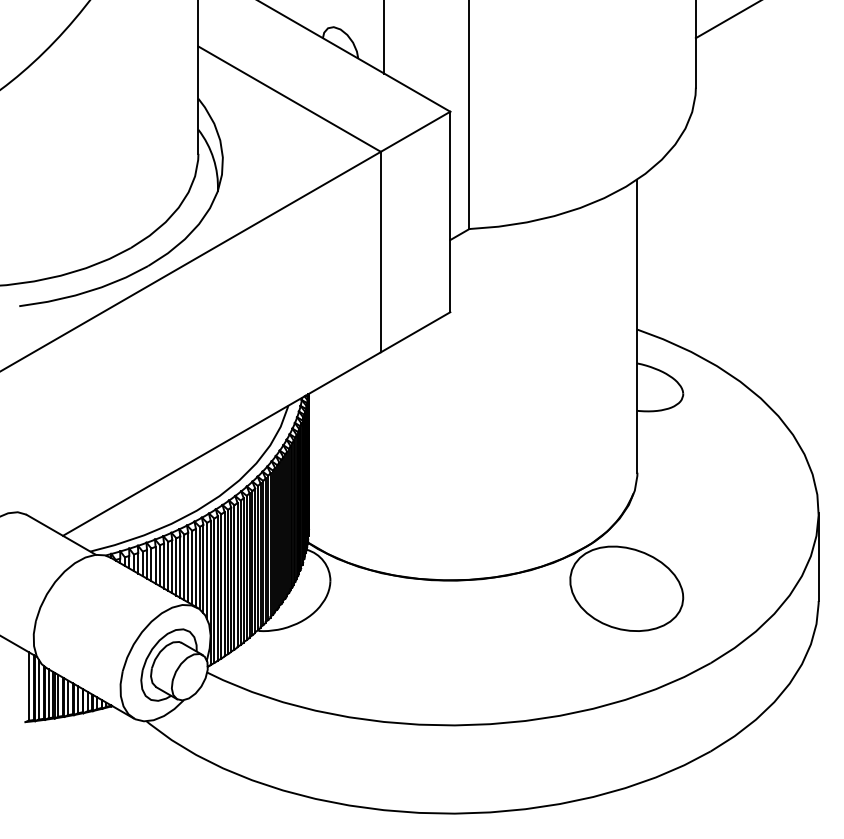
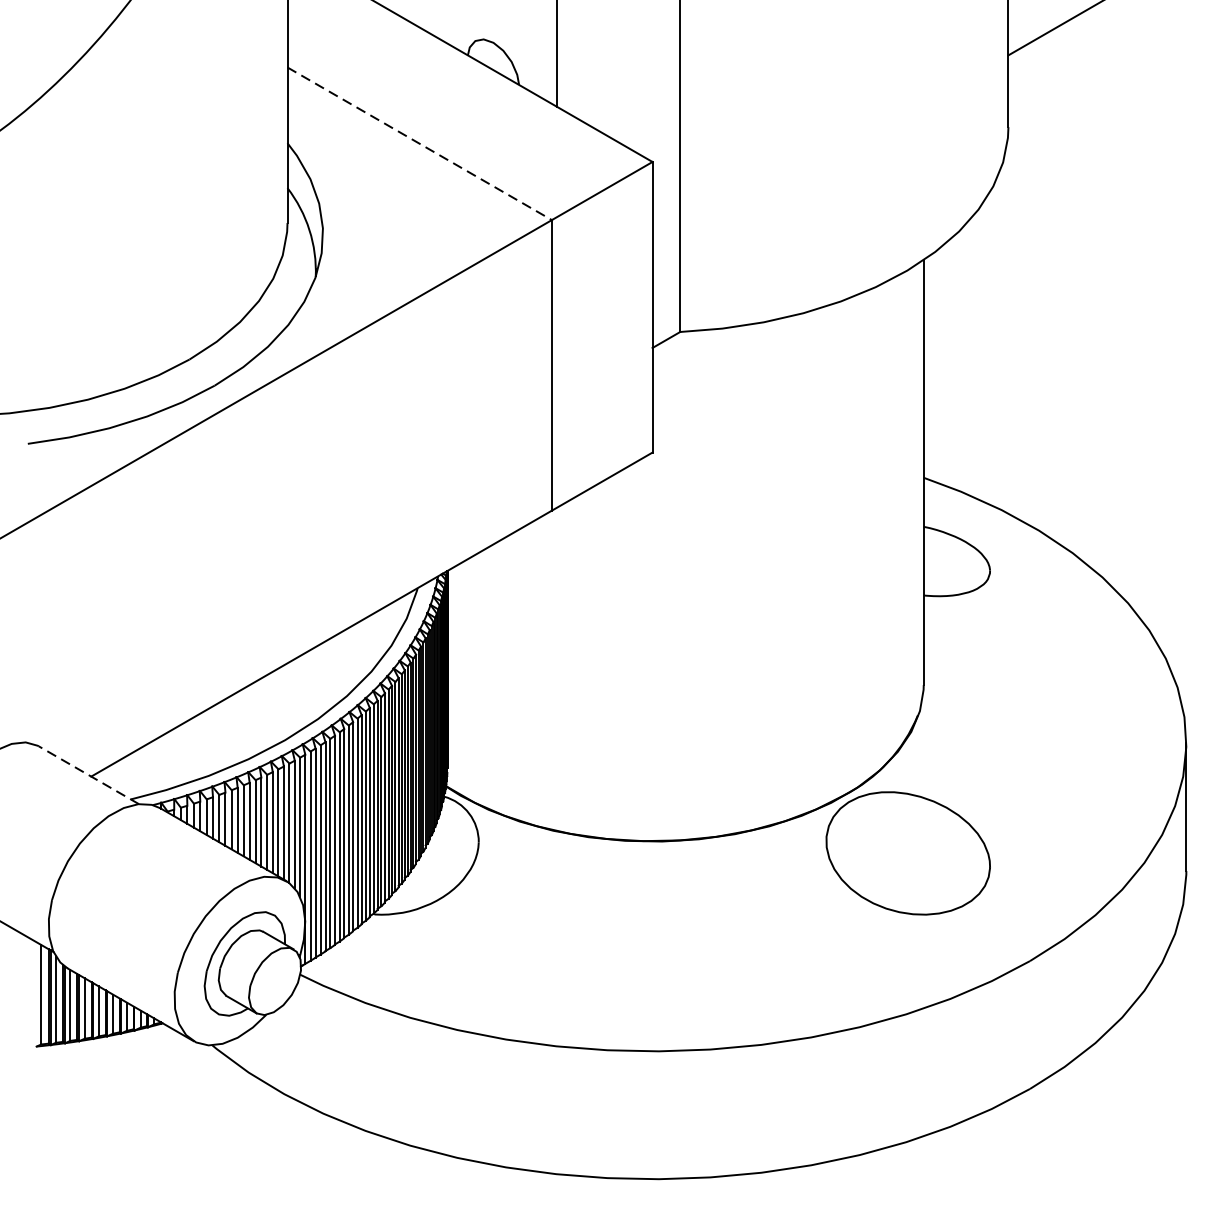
line: (290, 99) -> (420, 144), solid -> dashed
line: (61, 534) -> (89, 774), solid -> dashed

